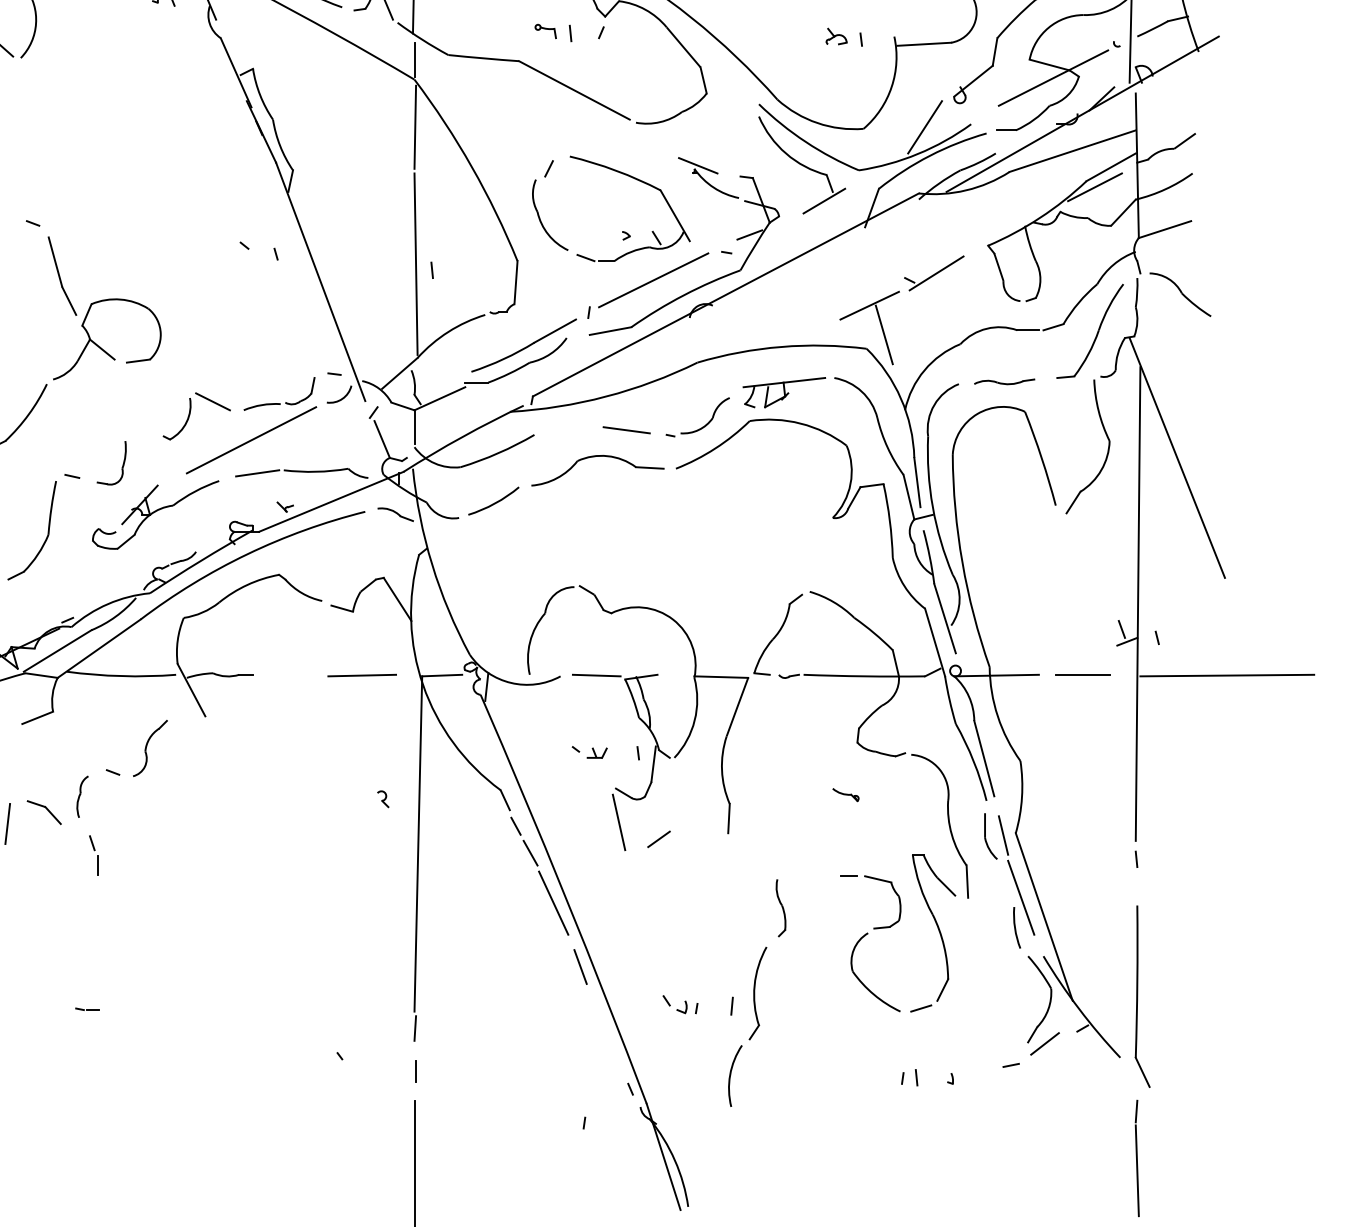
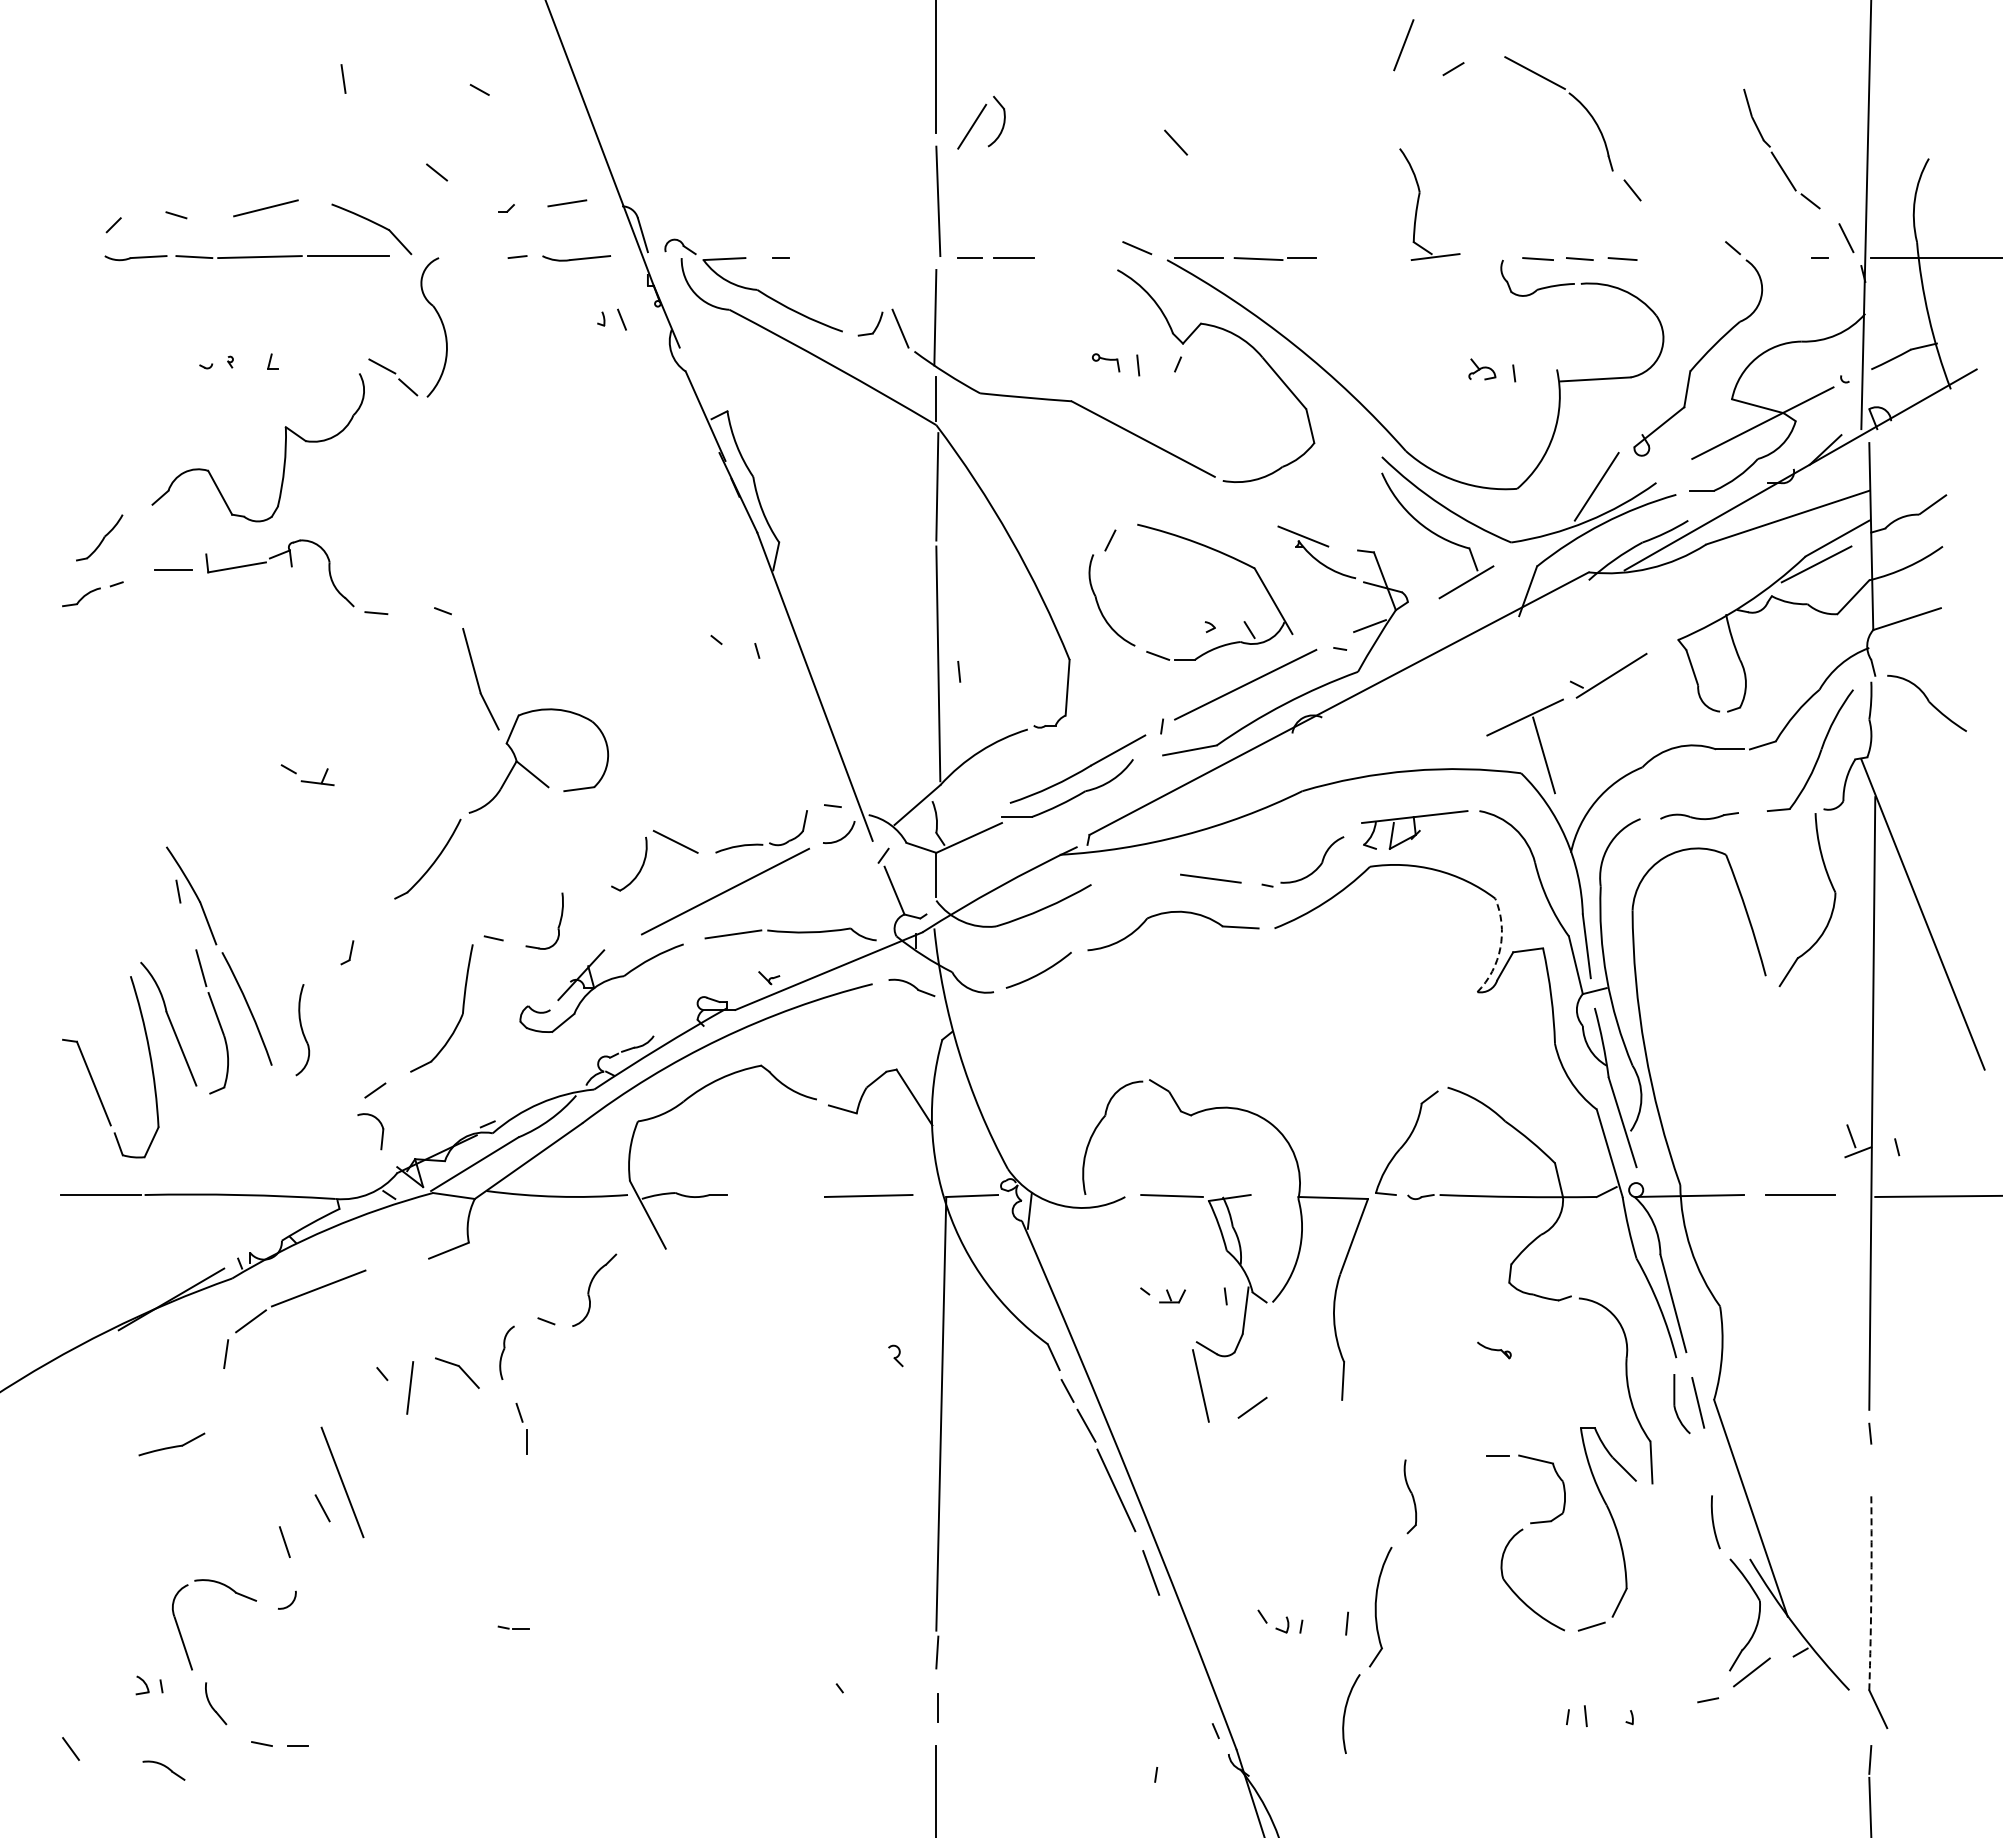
arc: (850, 484) -> (1500, 948), solid -> dashed
line: (1021, 897) -> (1721, 1483), removed
arc: (1137, 981) -> (1871, 1591), solid -> dashed

